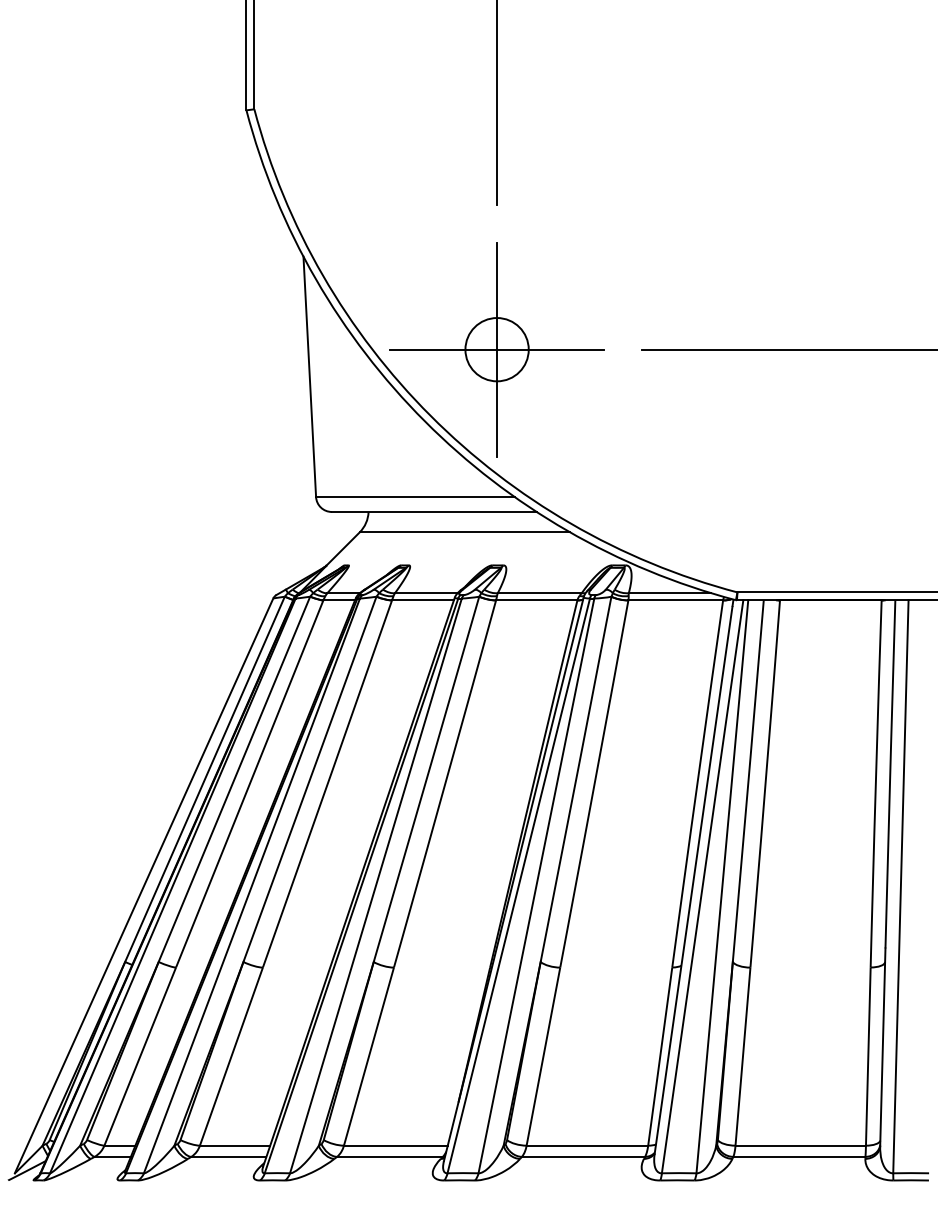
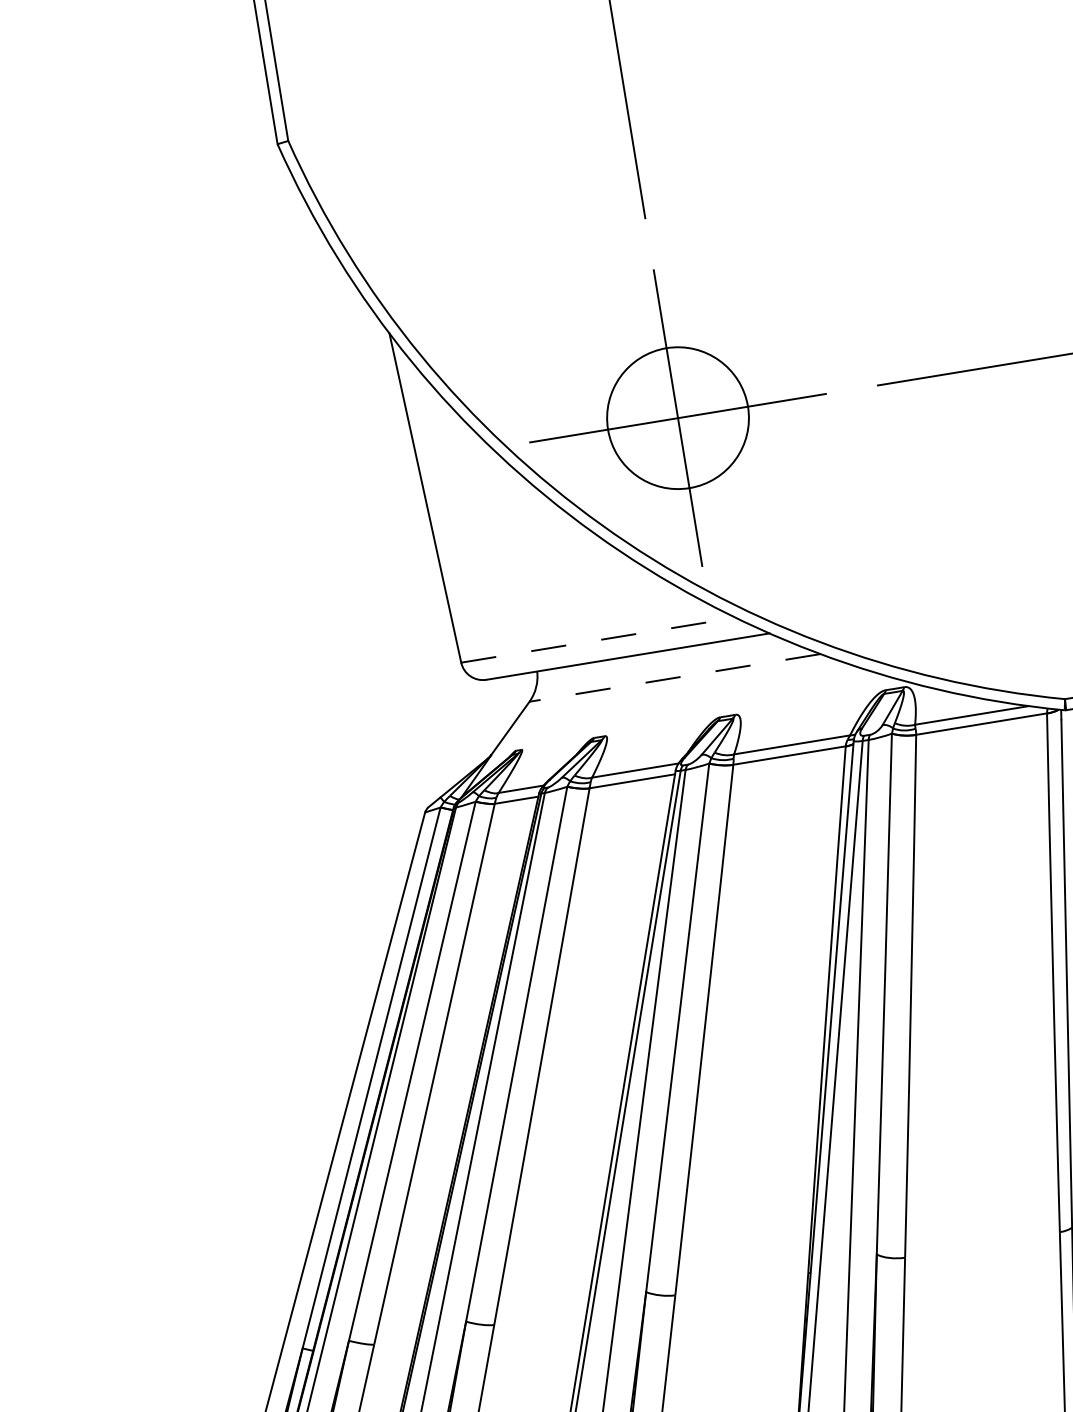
circle: (496, 349) -> (677, 418), size x1.6
line: (415, 496) -> (598, 639), solid -> dashed
line: (464, 532) -> (674, 678), solid -> dashed

